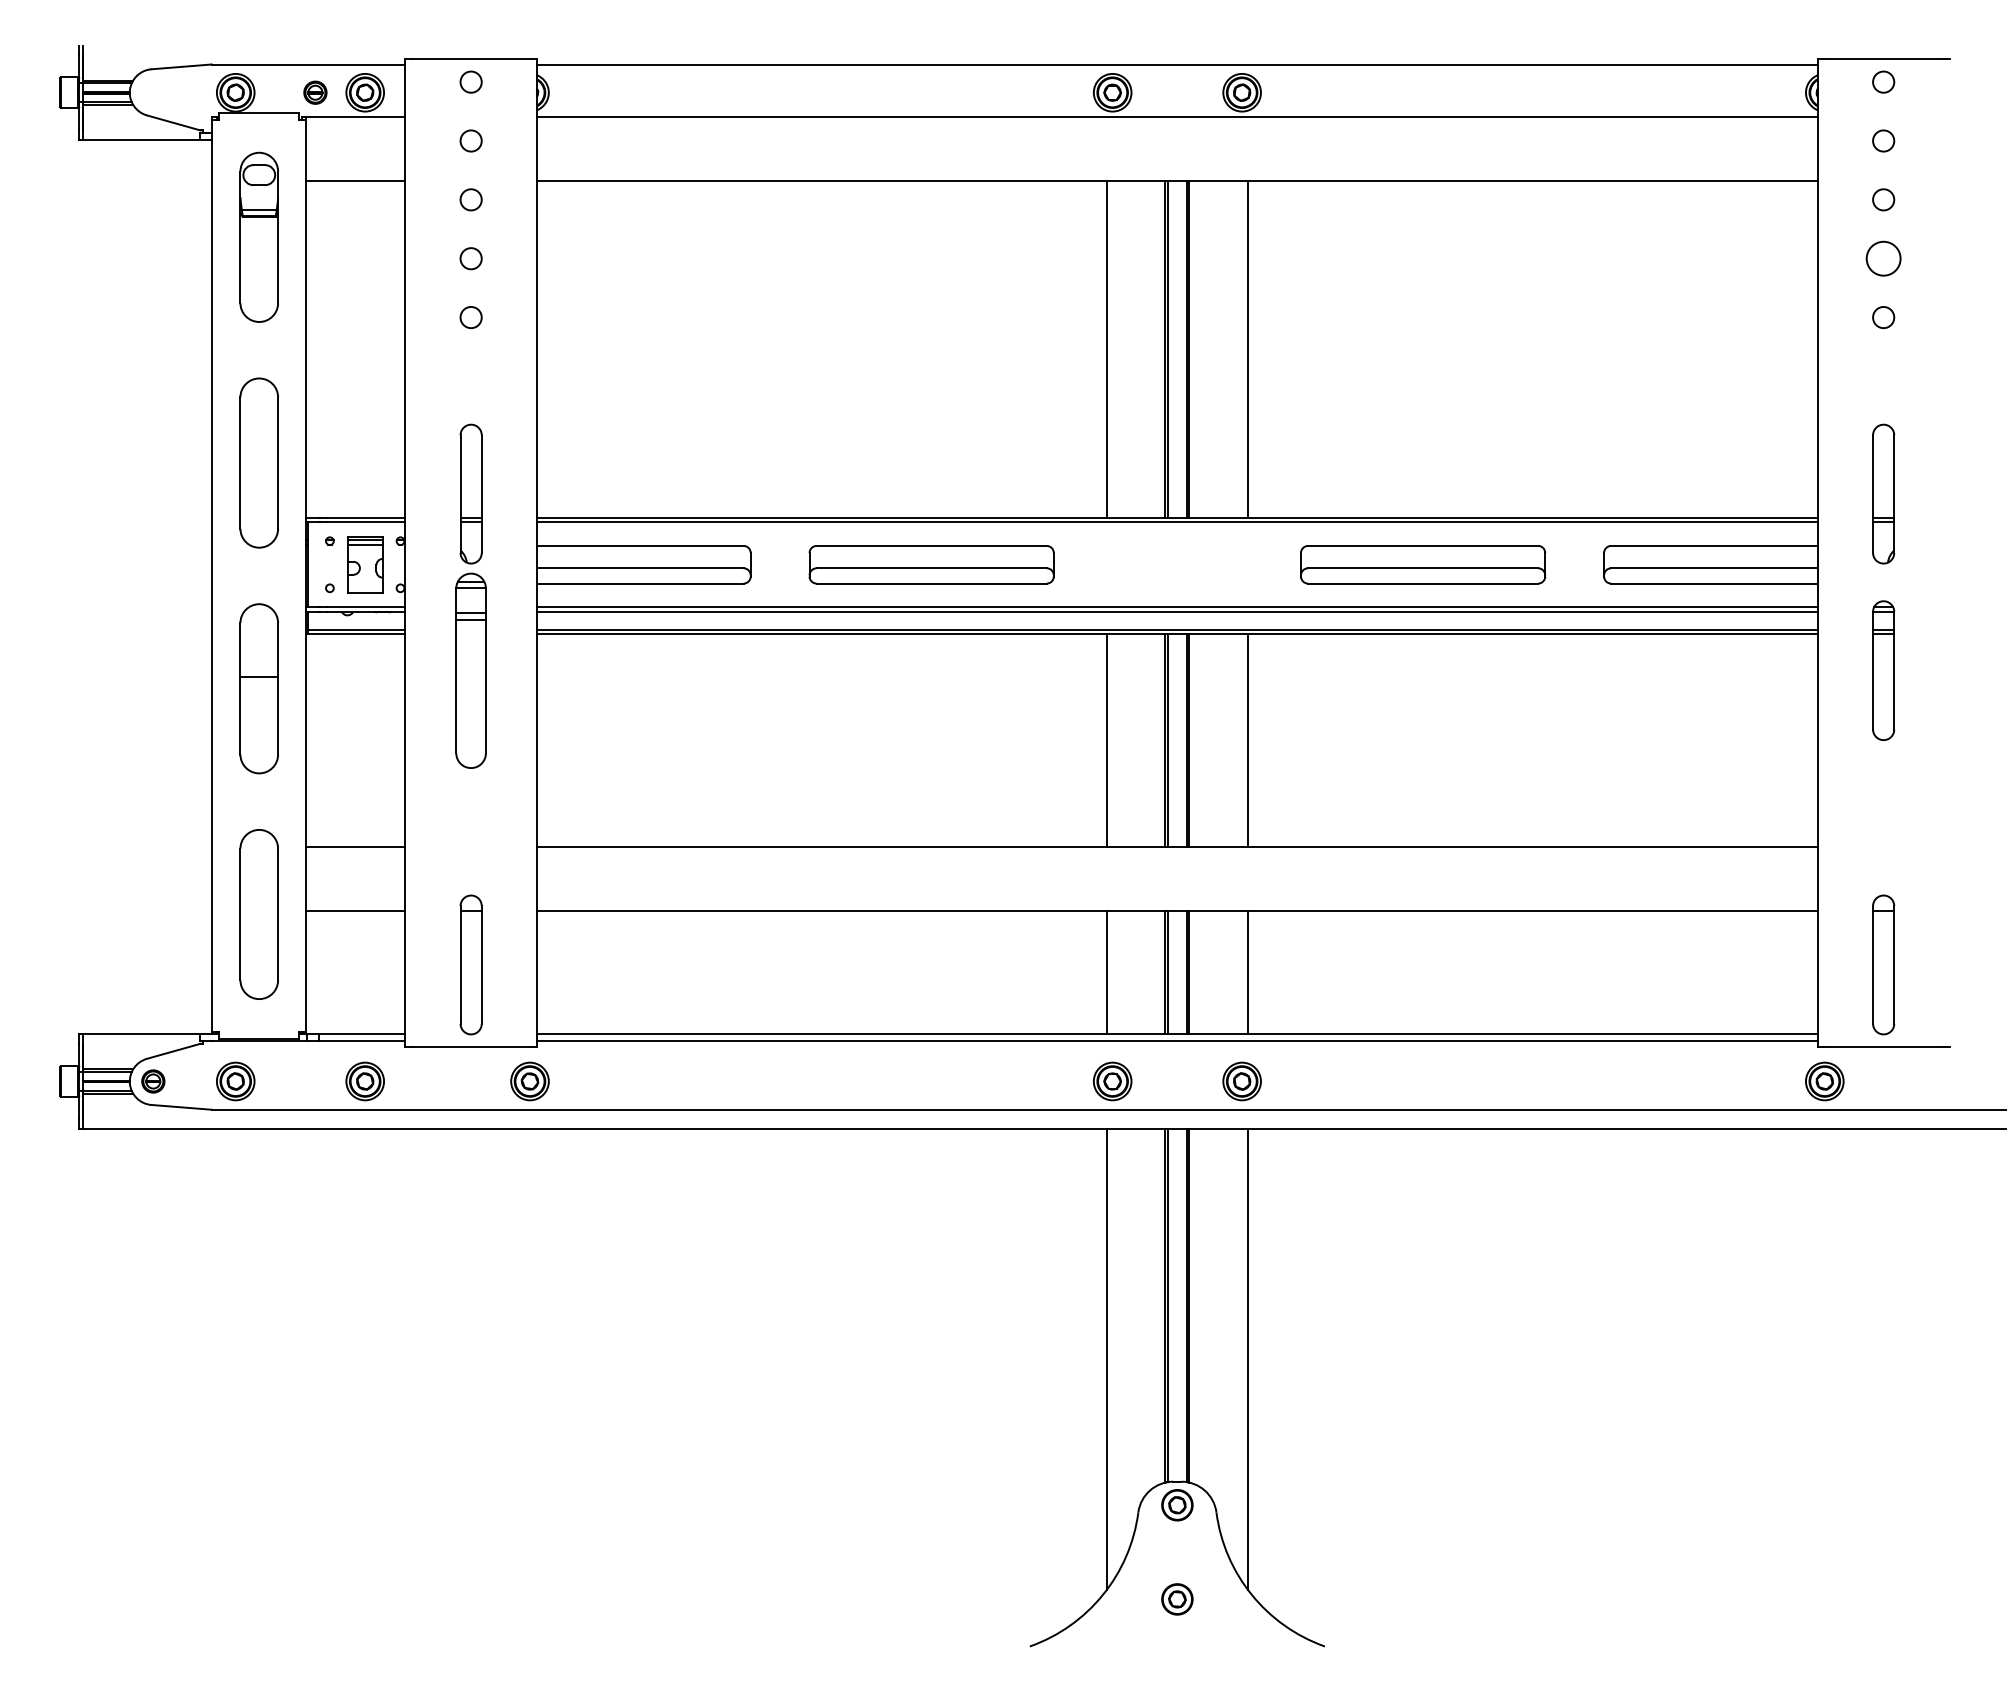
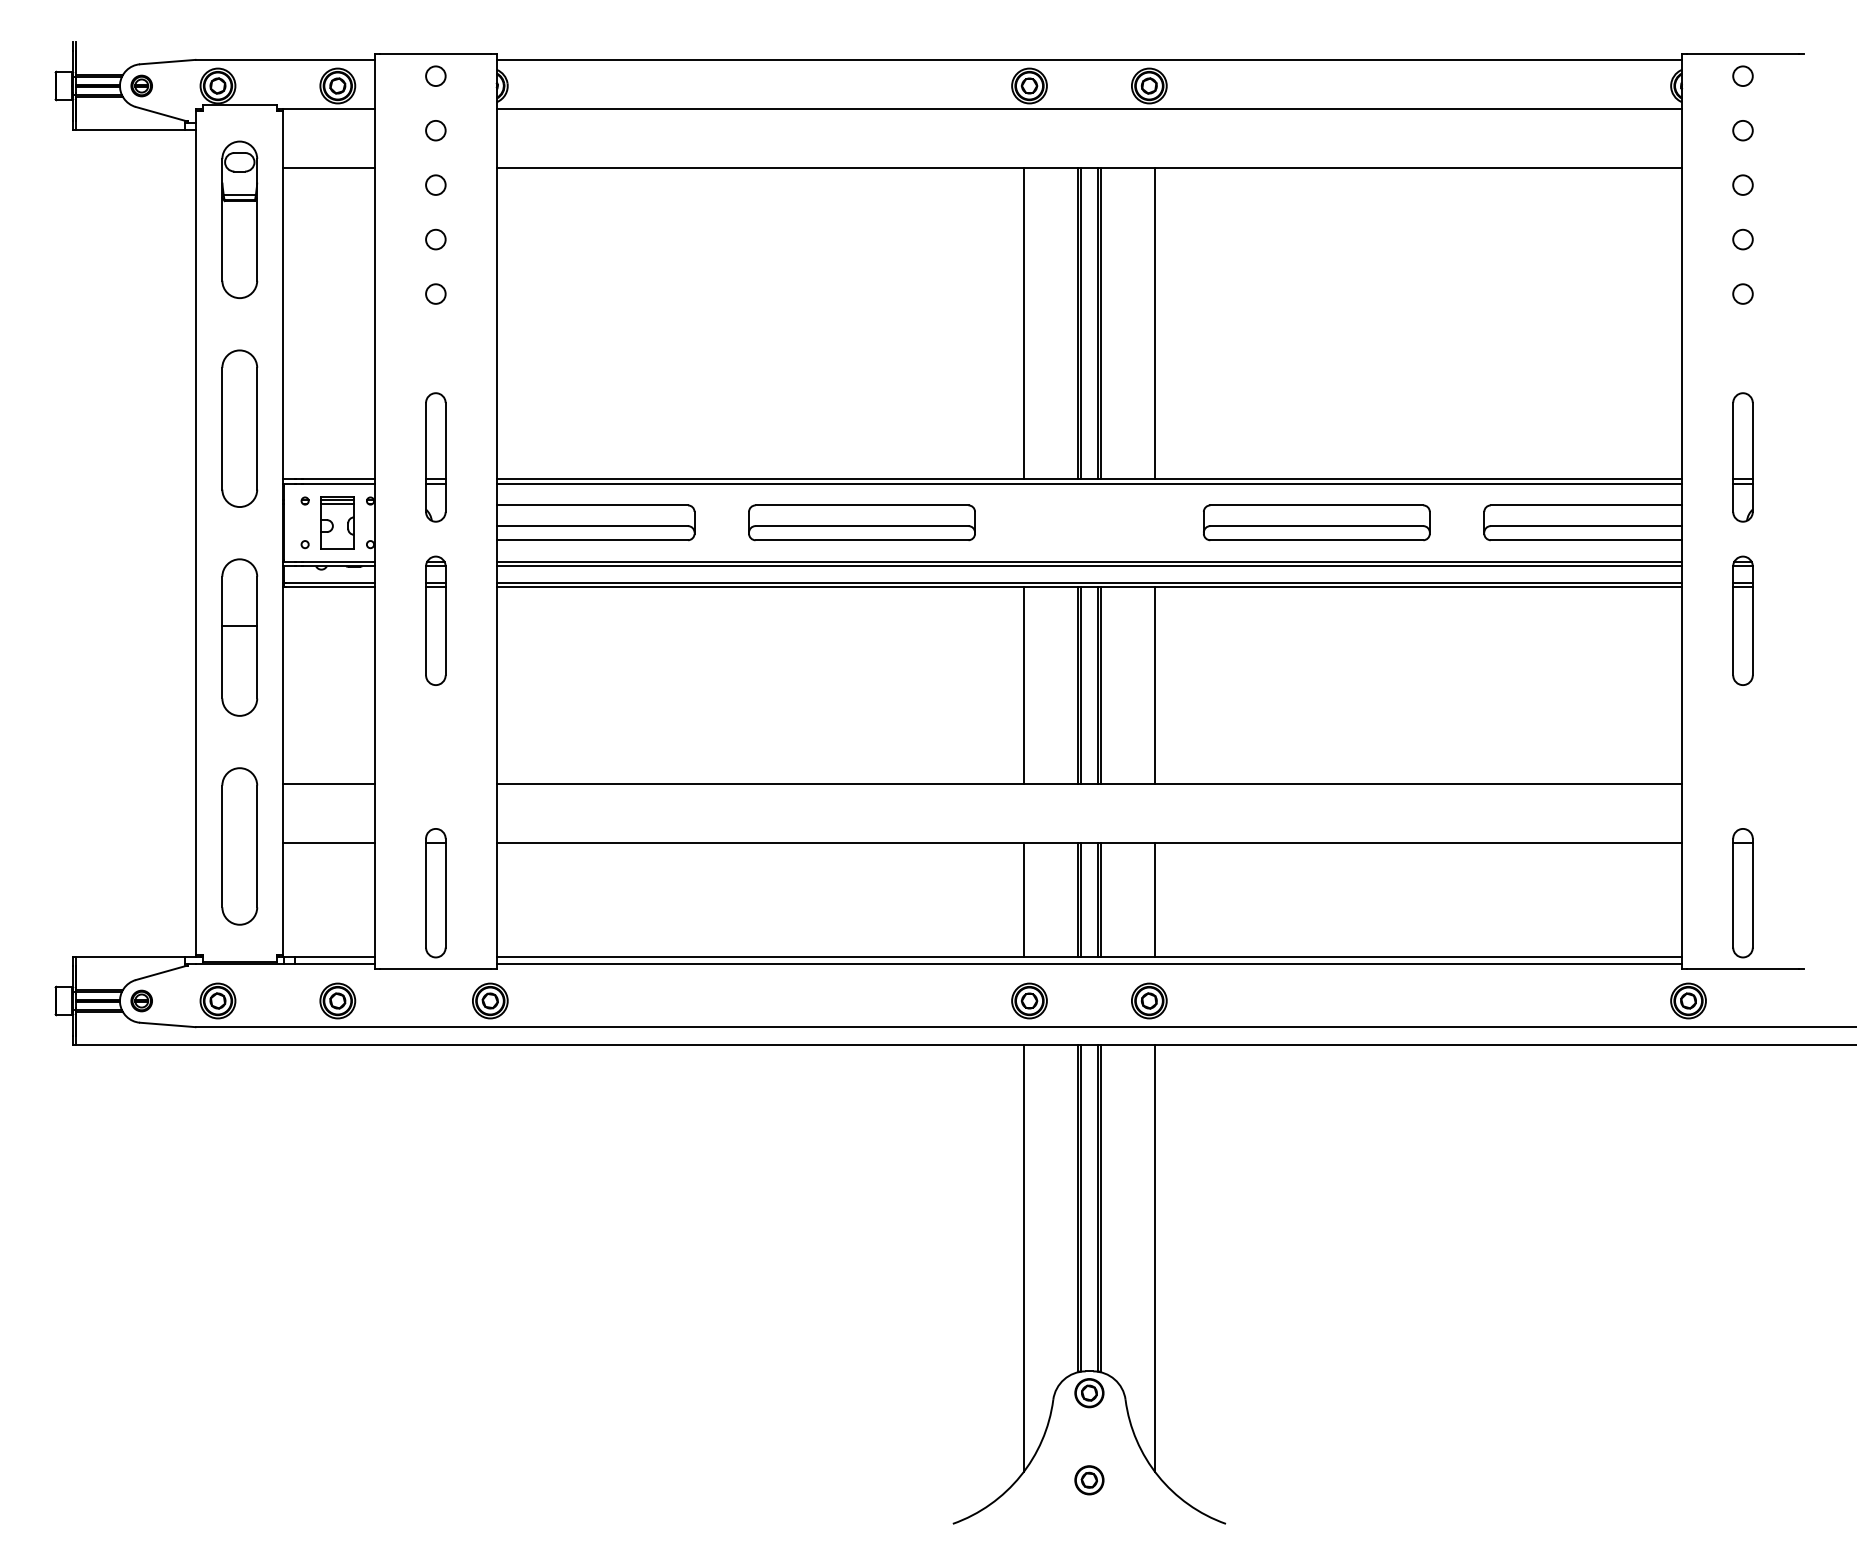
part: (315, 92) -> (141, 85), moved
circle: (1883, 258) -> (1742, 239), size x0.62
part: (470, 670) -> (435, 620), size x0.71

